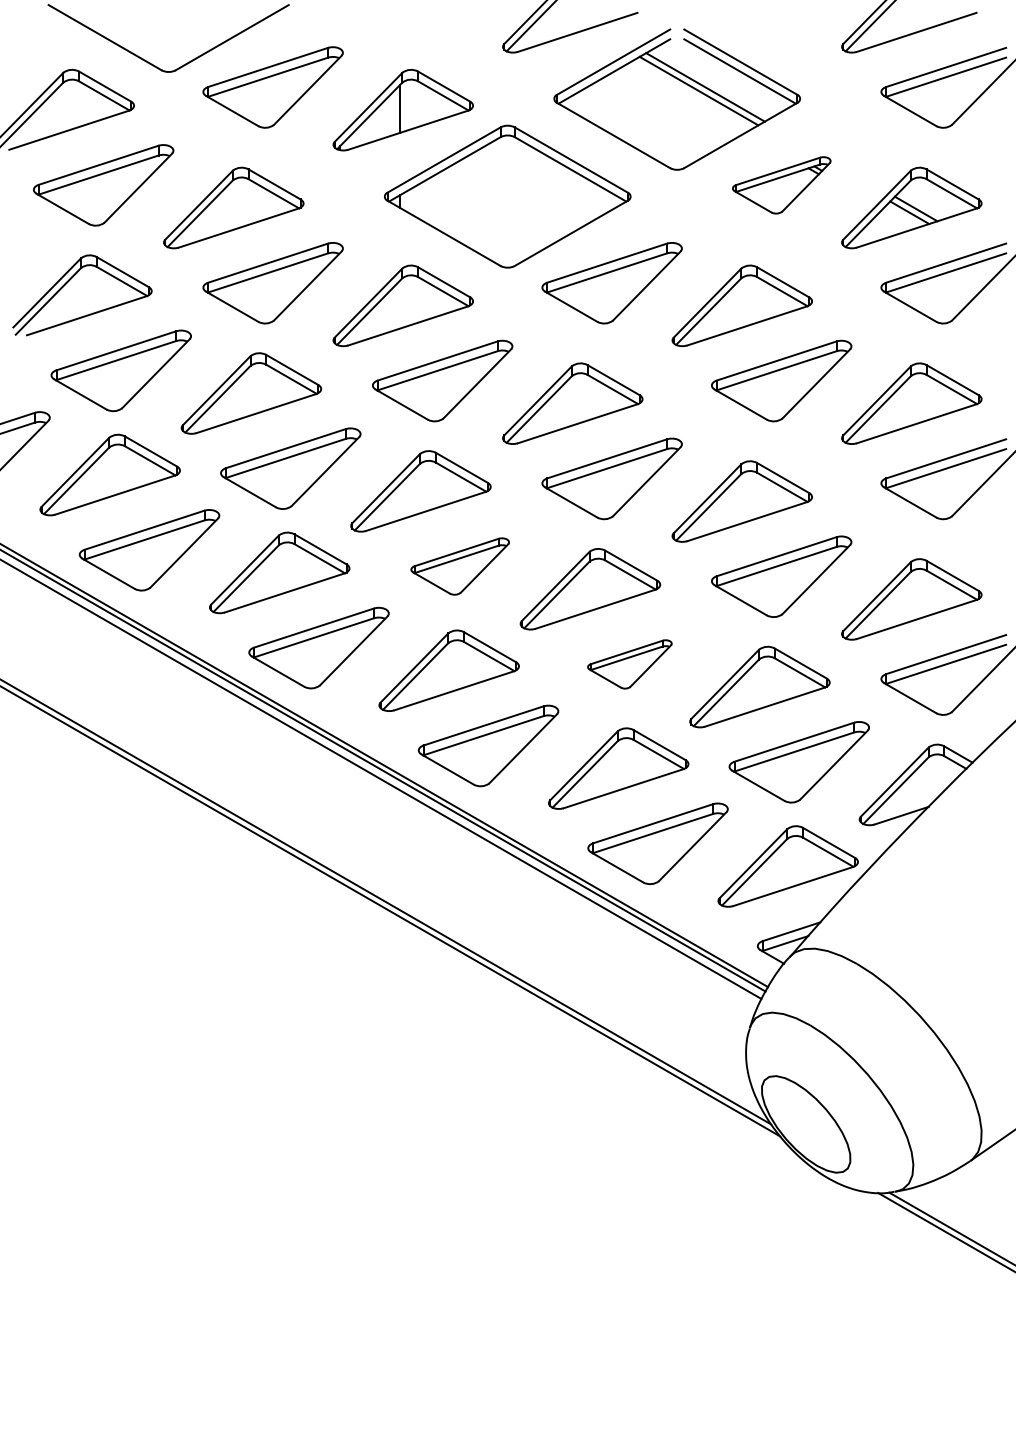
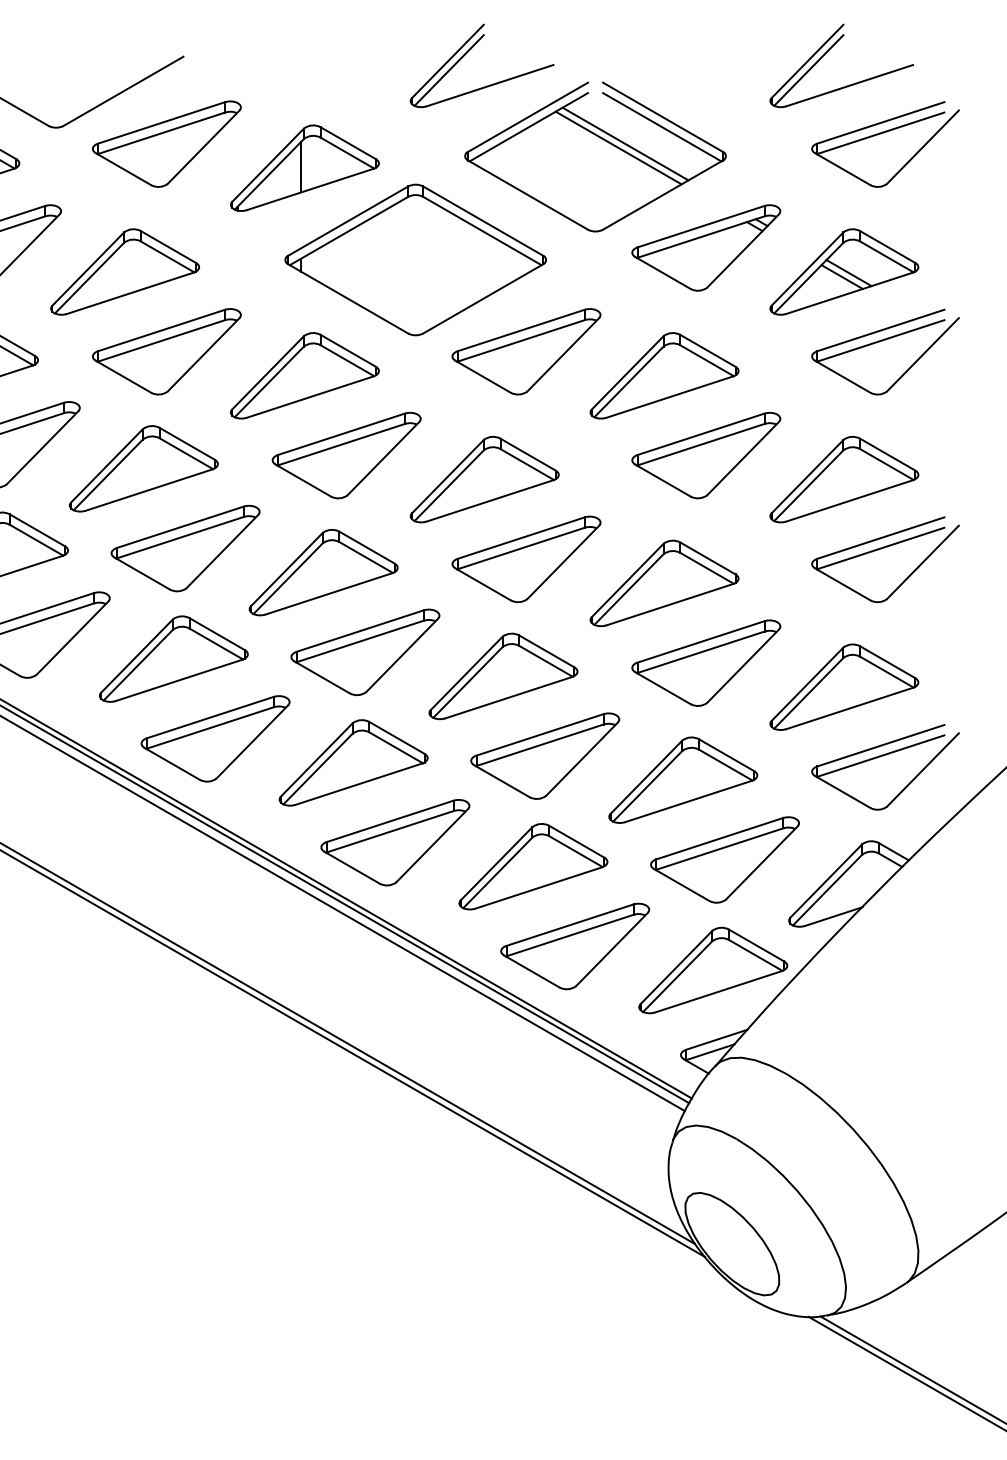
part: (781, 185) -> (706, 248), size x1.43
part: (459, 566) -> (364, 652), size x1.43
part: (629, 664) -> (544, 756), size x1.67

